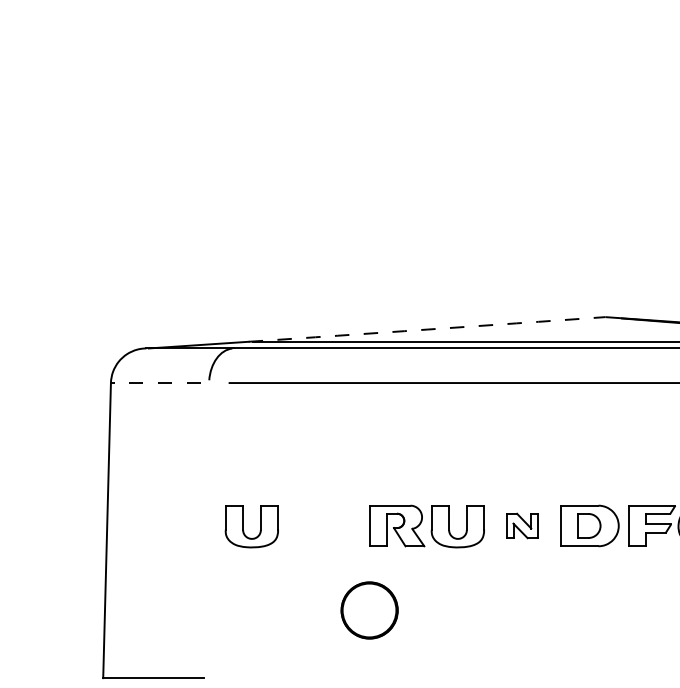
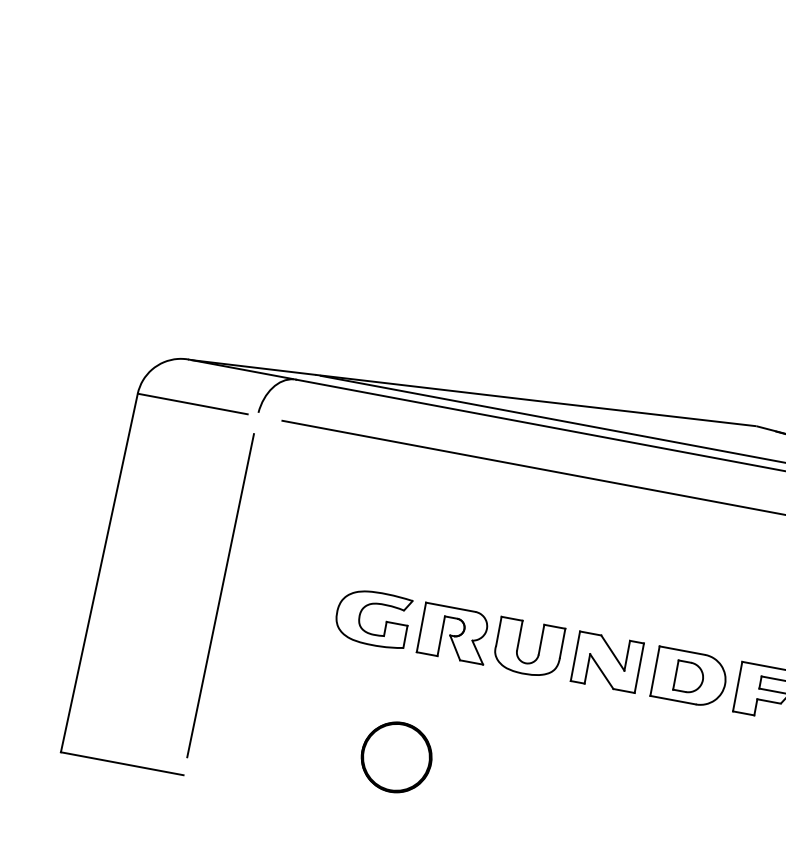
arc: (427, 329) -> (536, 400), dashed -> solid
line: (156, 383) -> (193, 404), dashed -> solid
part: (321, 521) -> (363, 610), added
part: (522, 525) -> (607, 661), size x1.67
part: (243, 526) -> (266, 599), removed
line: (205, 530) -> (219, 595), added
part: (369, 610) -> (396, 757), moved

